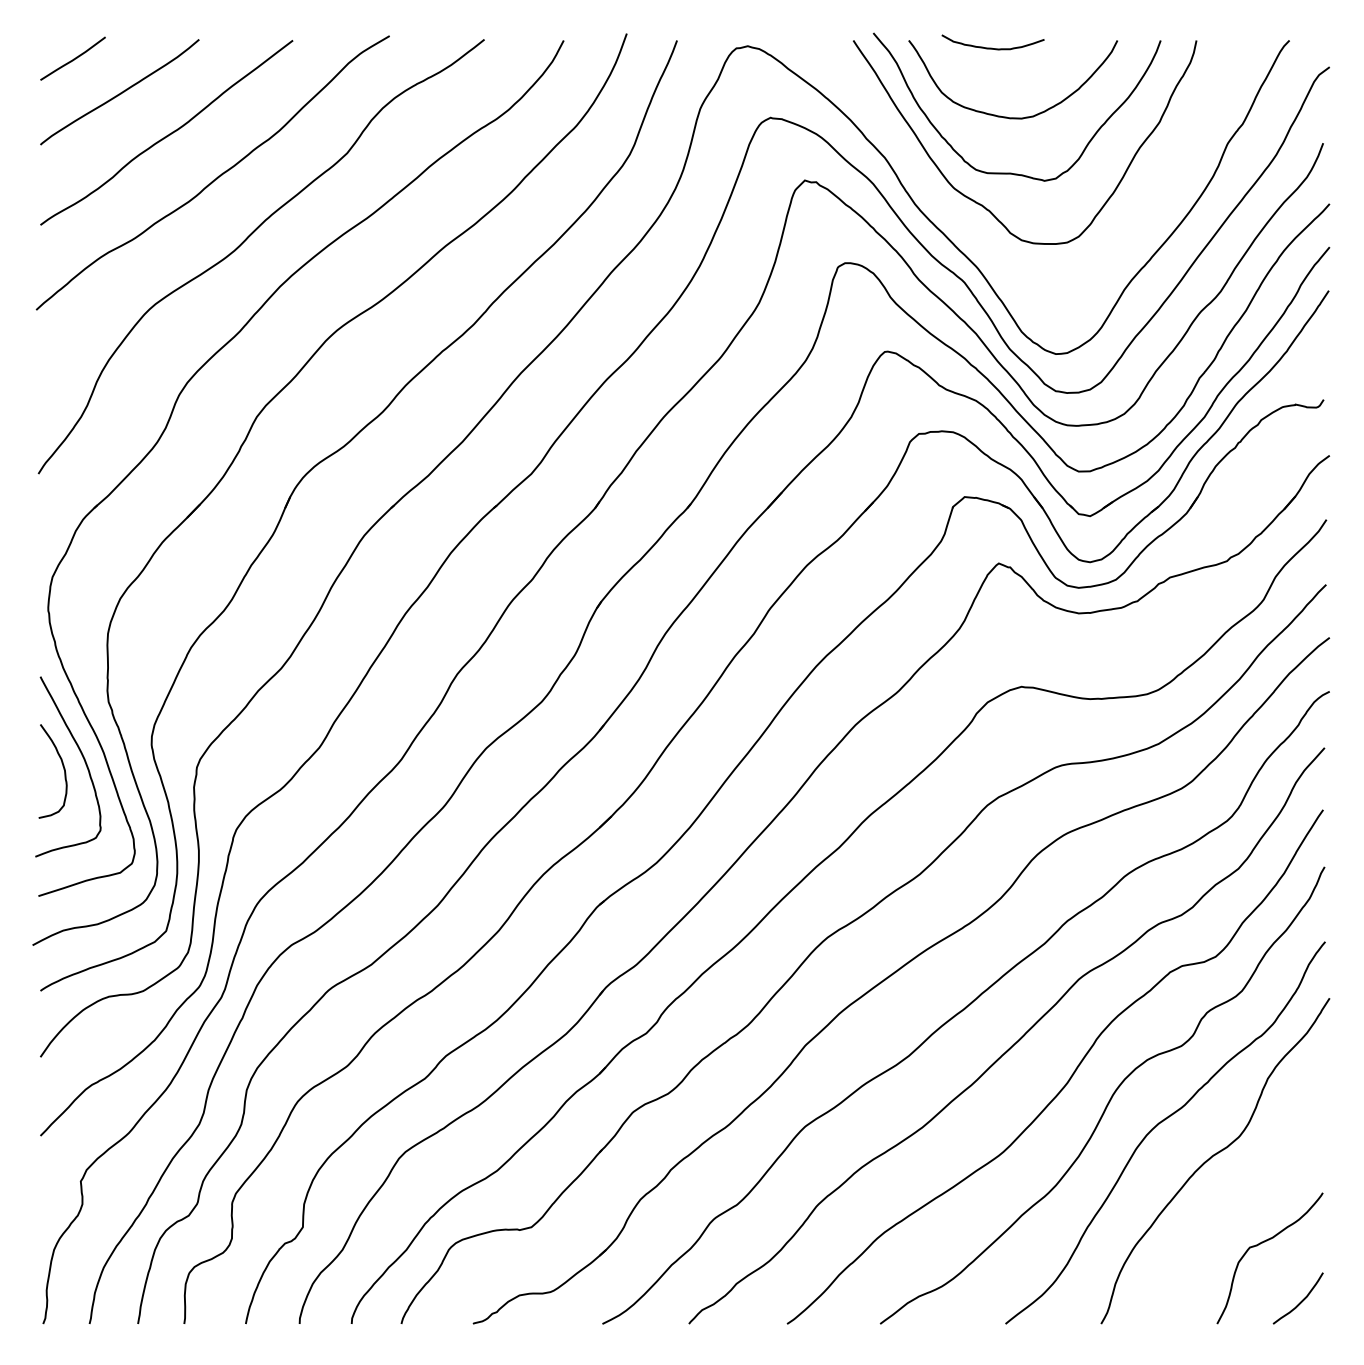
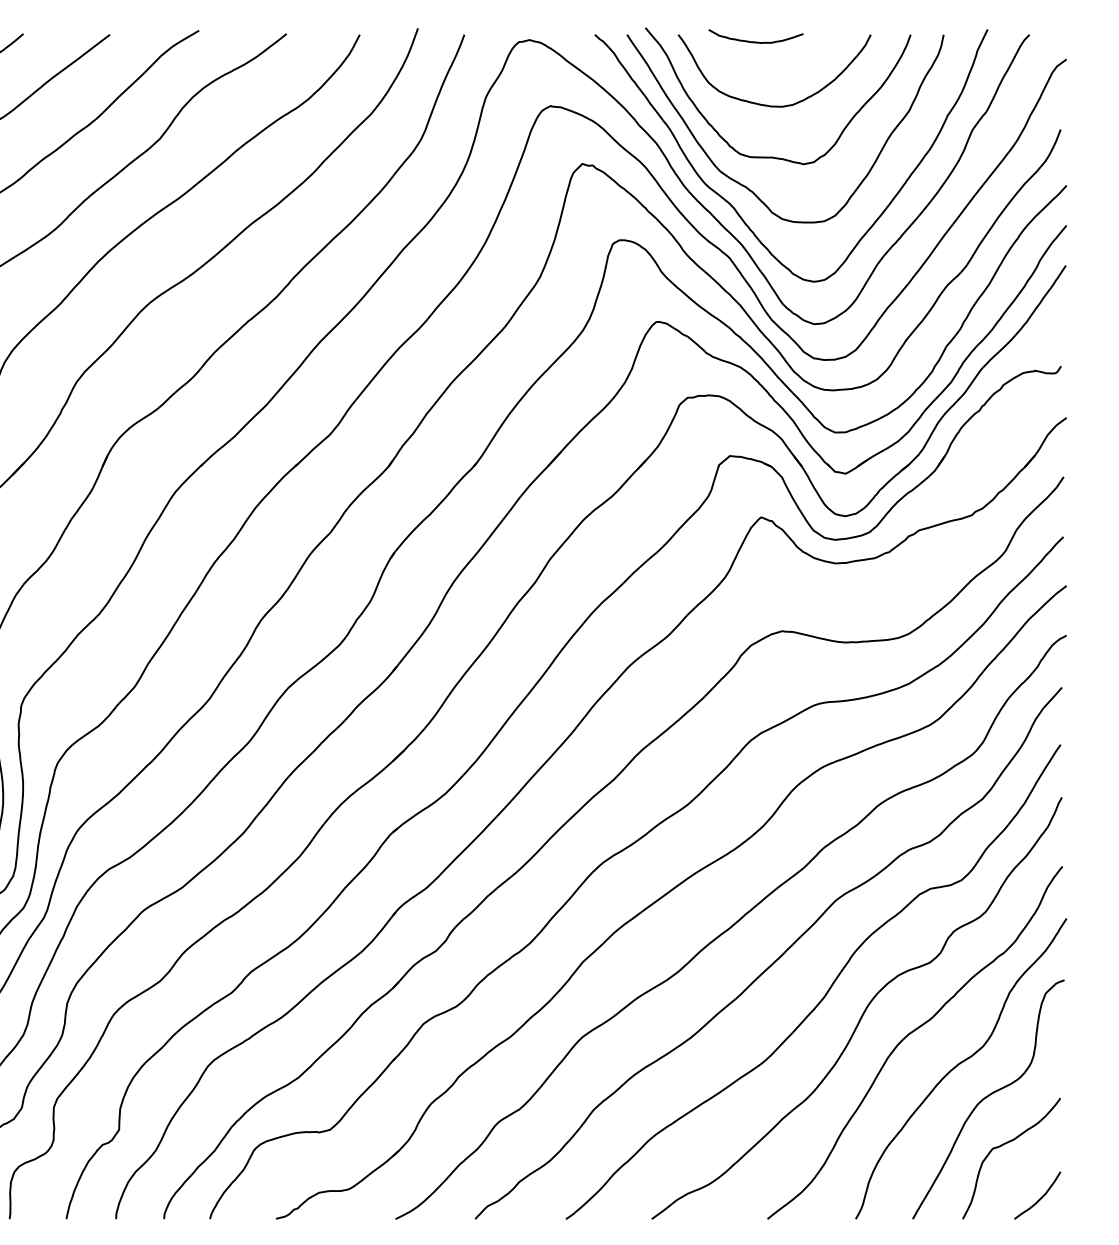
curve: (971, 229) -> (736, 209), added
curve: (1243, 1192) -> (987, 1097), added

